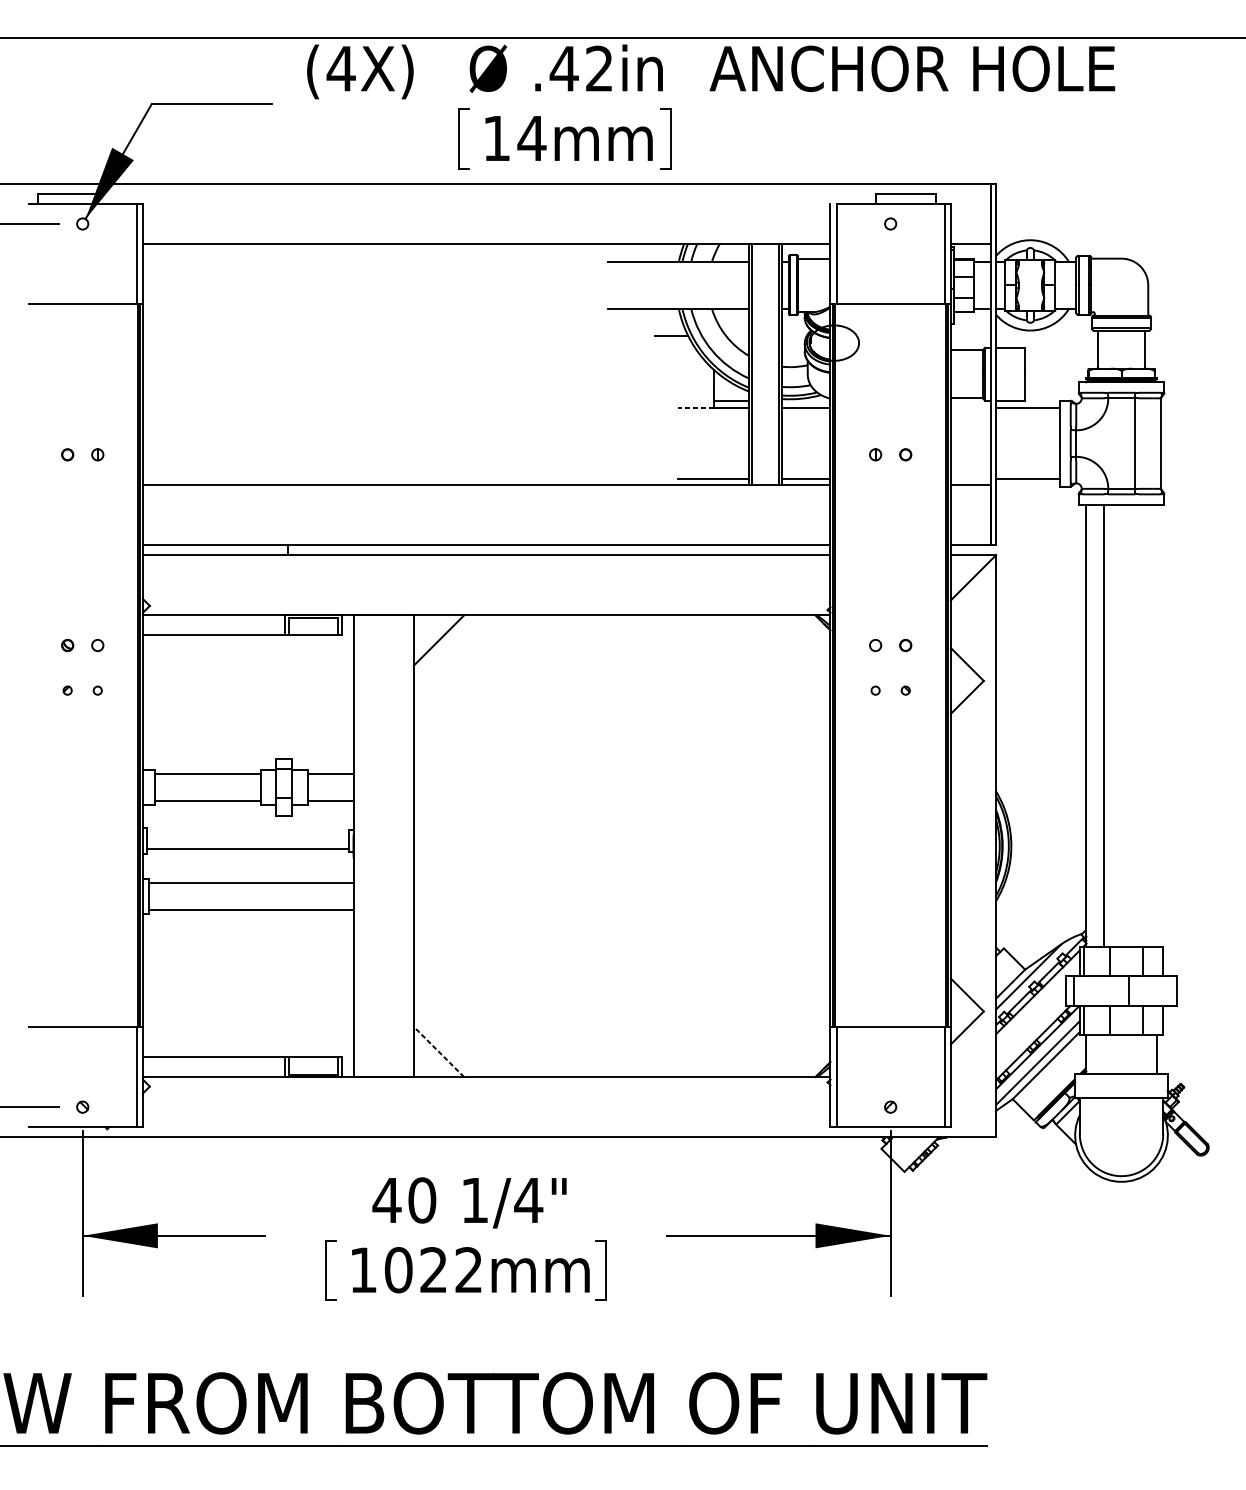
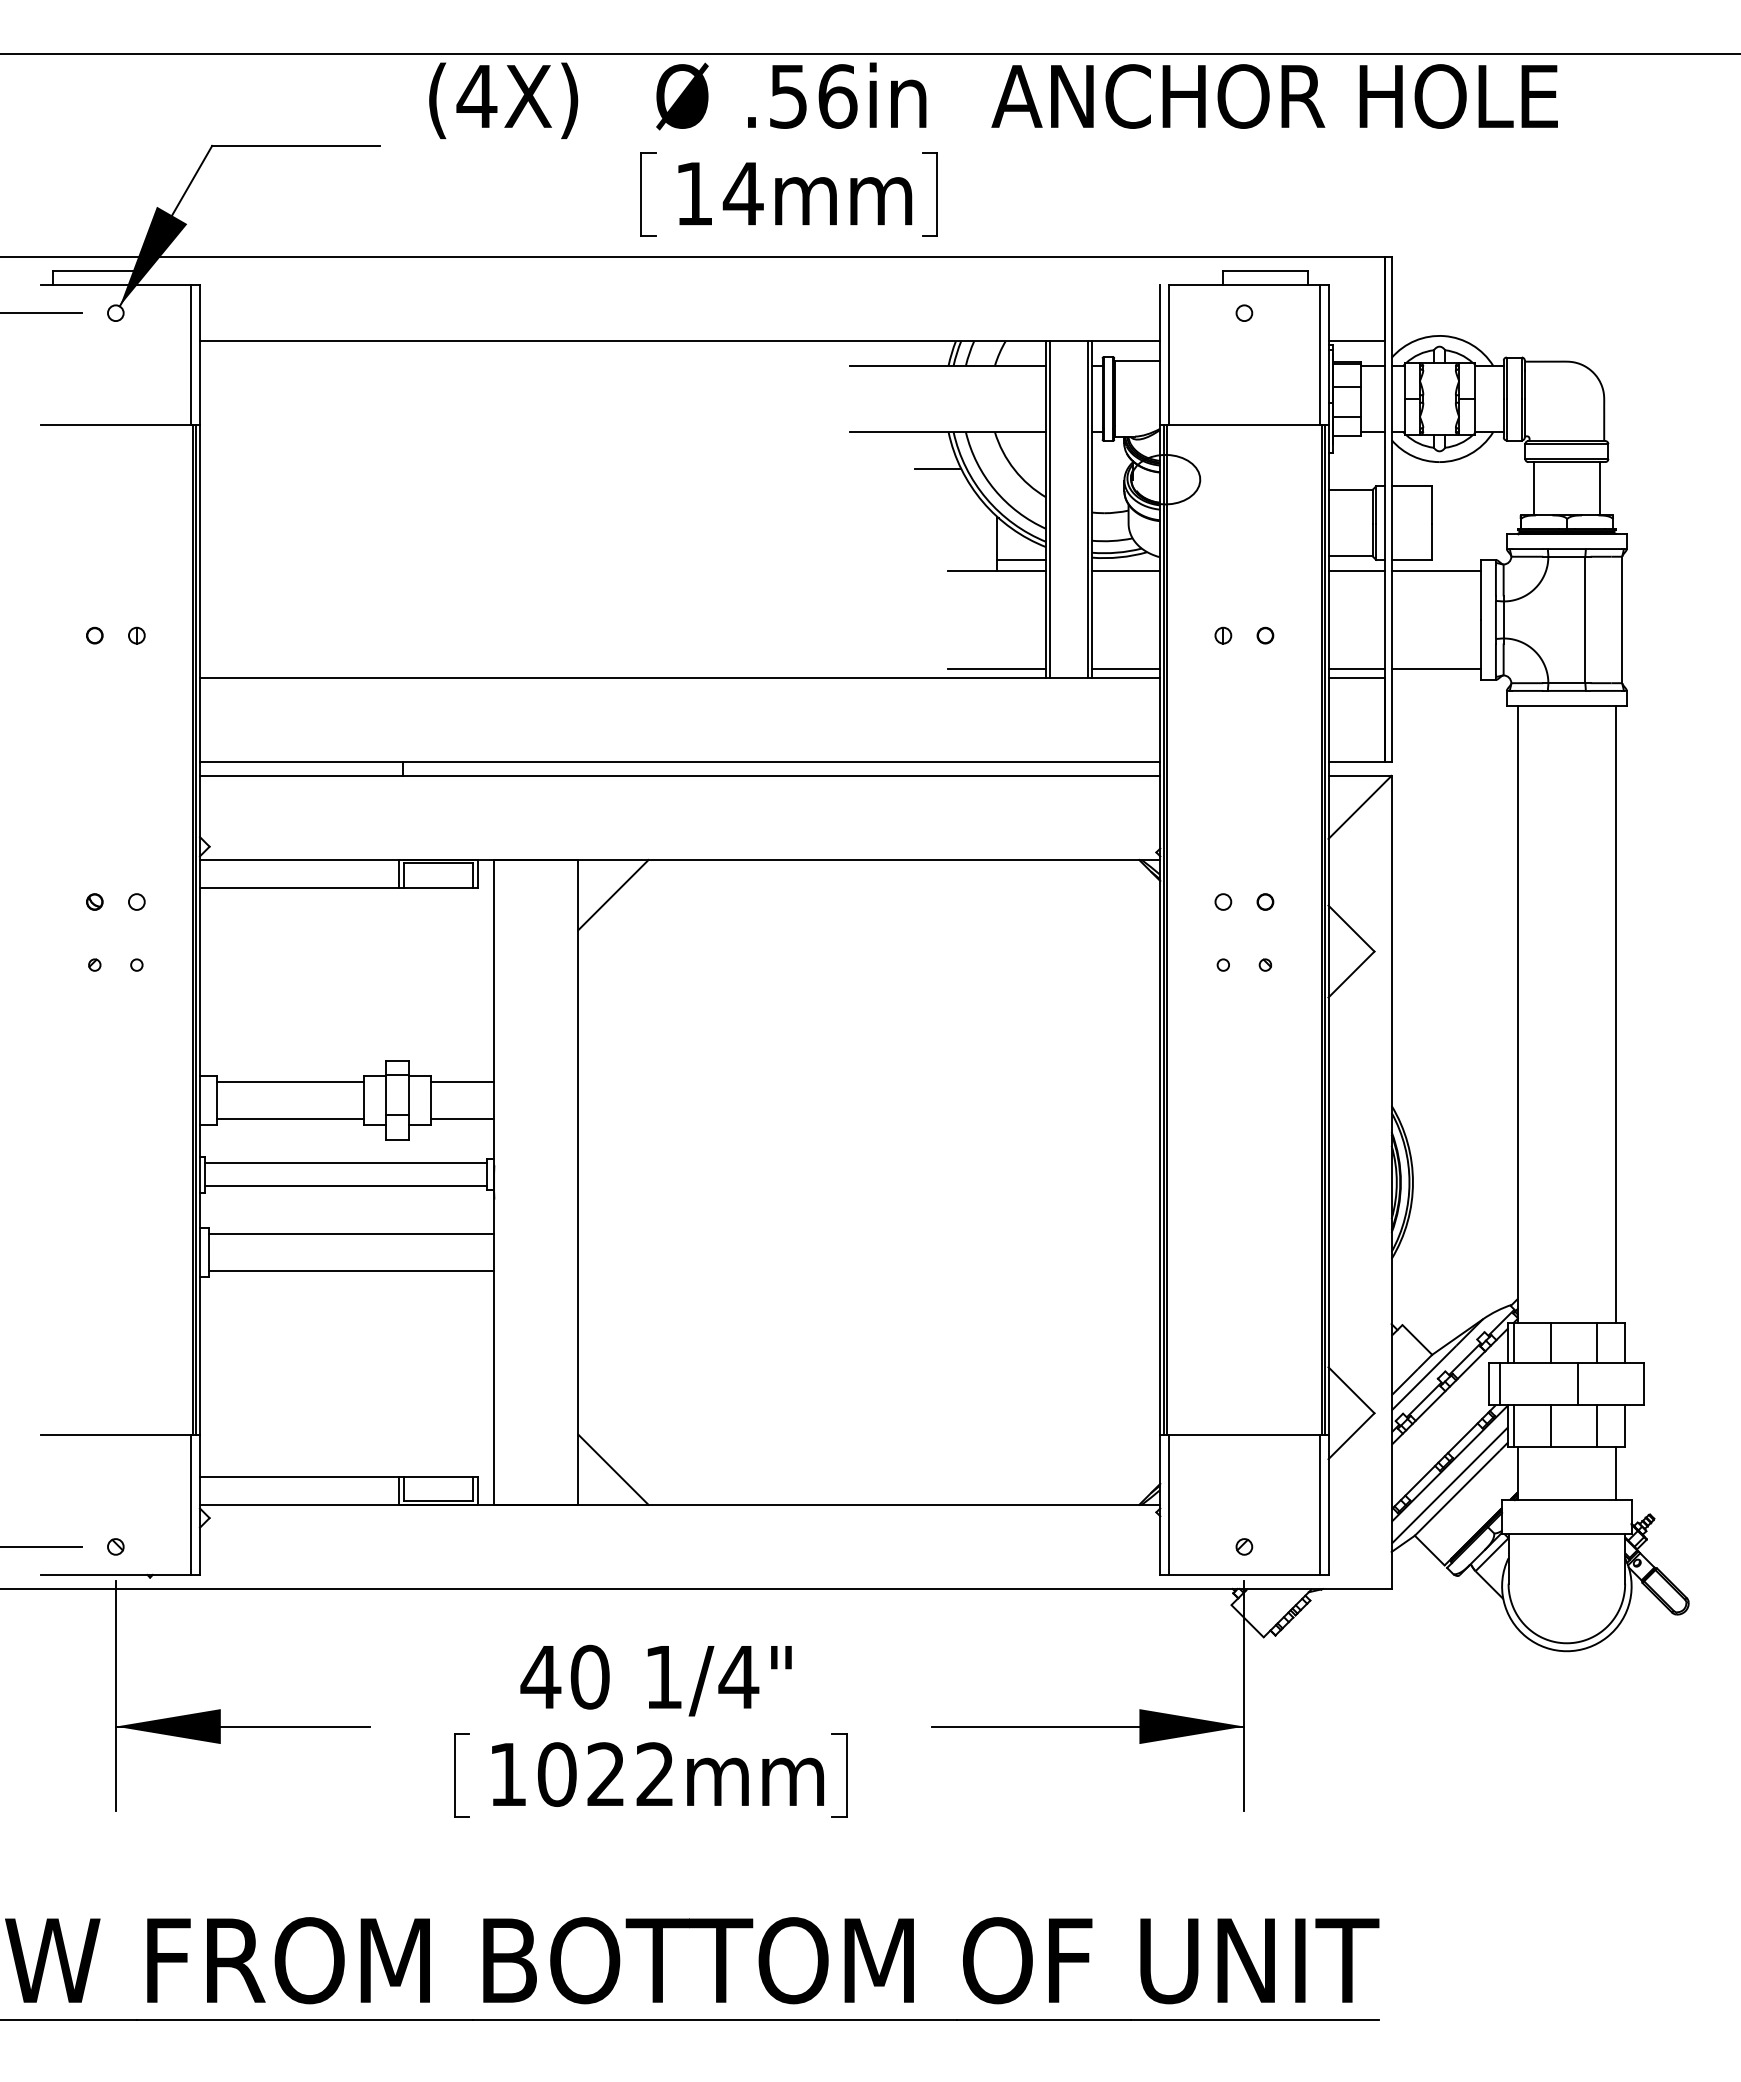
text: (581, 68) -> (812, 96), .42in -> .56in
line: (696, 408) -> (972, 570), dashed -> solid
line: (970, 408) -> (1356, 570), added
line: (970, 479) -> (1356, 669), added
line: (1103, 726) -> (1615, 1014), moved
line: (247, 831) -> (345, 1162), added
line: (439, 1051) -> (613, 1469), dashed -> solid

